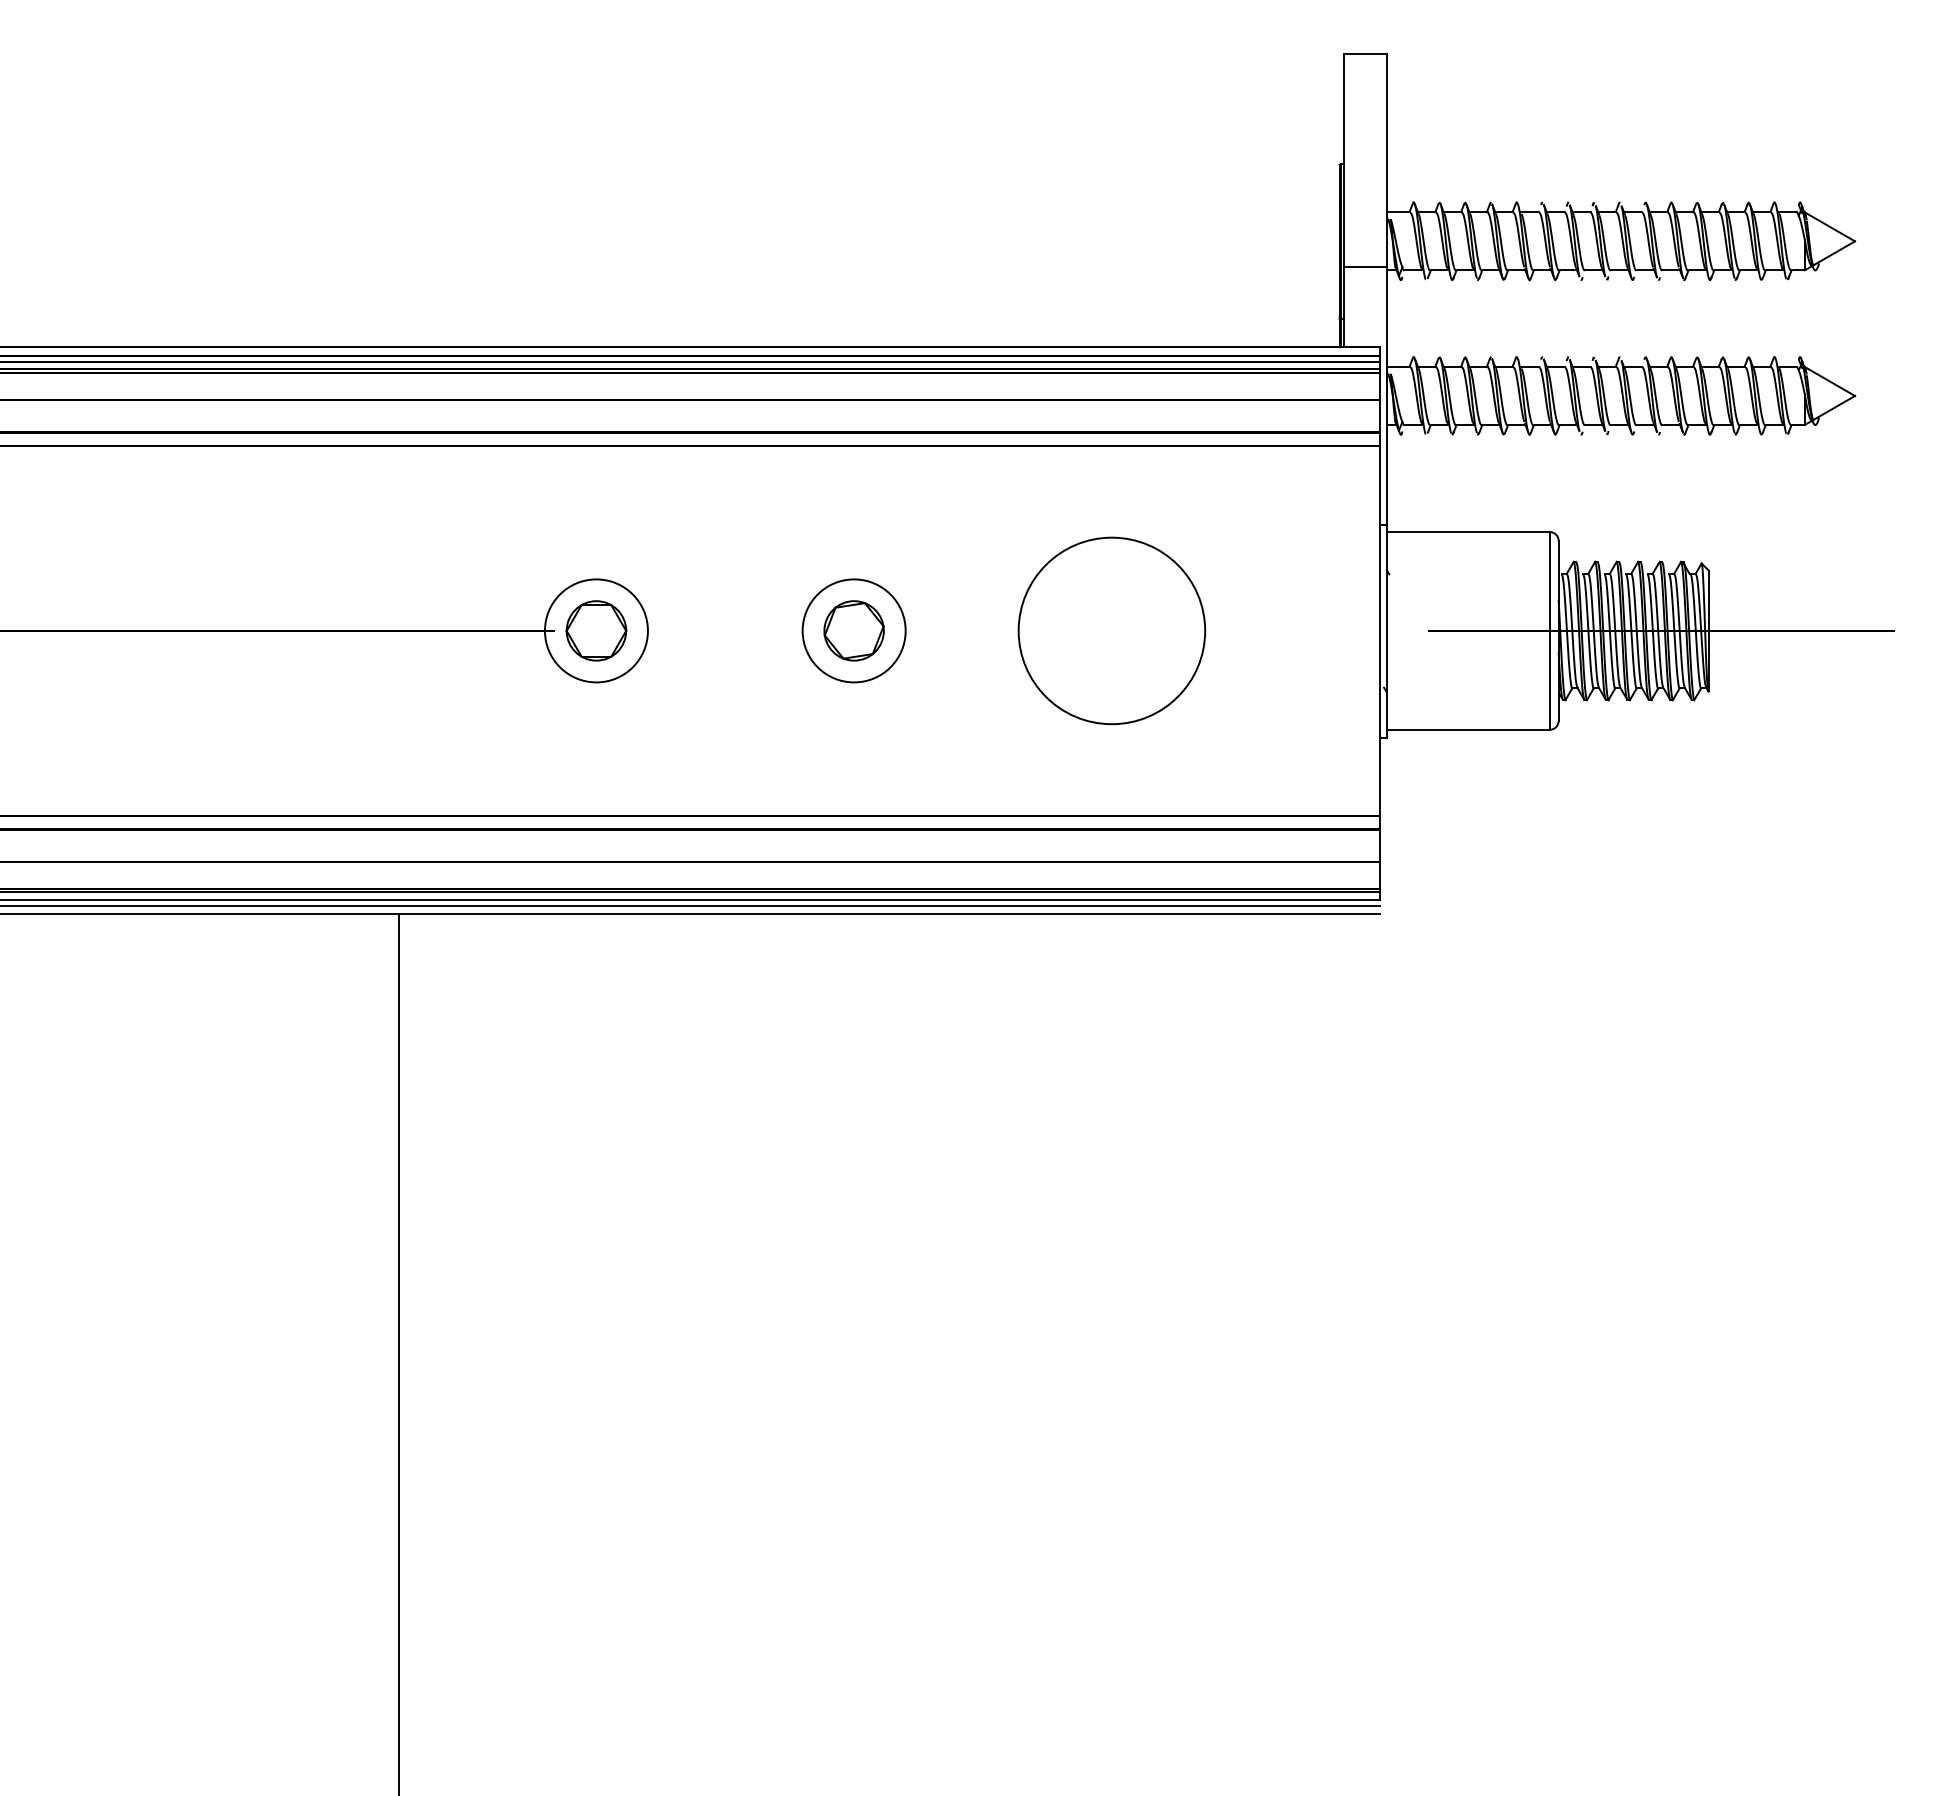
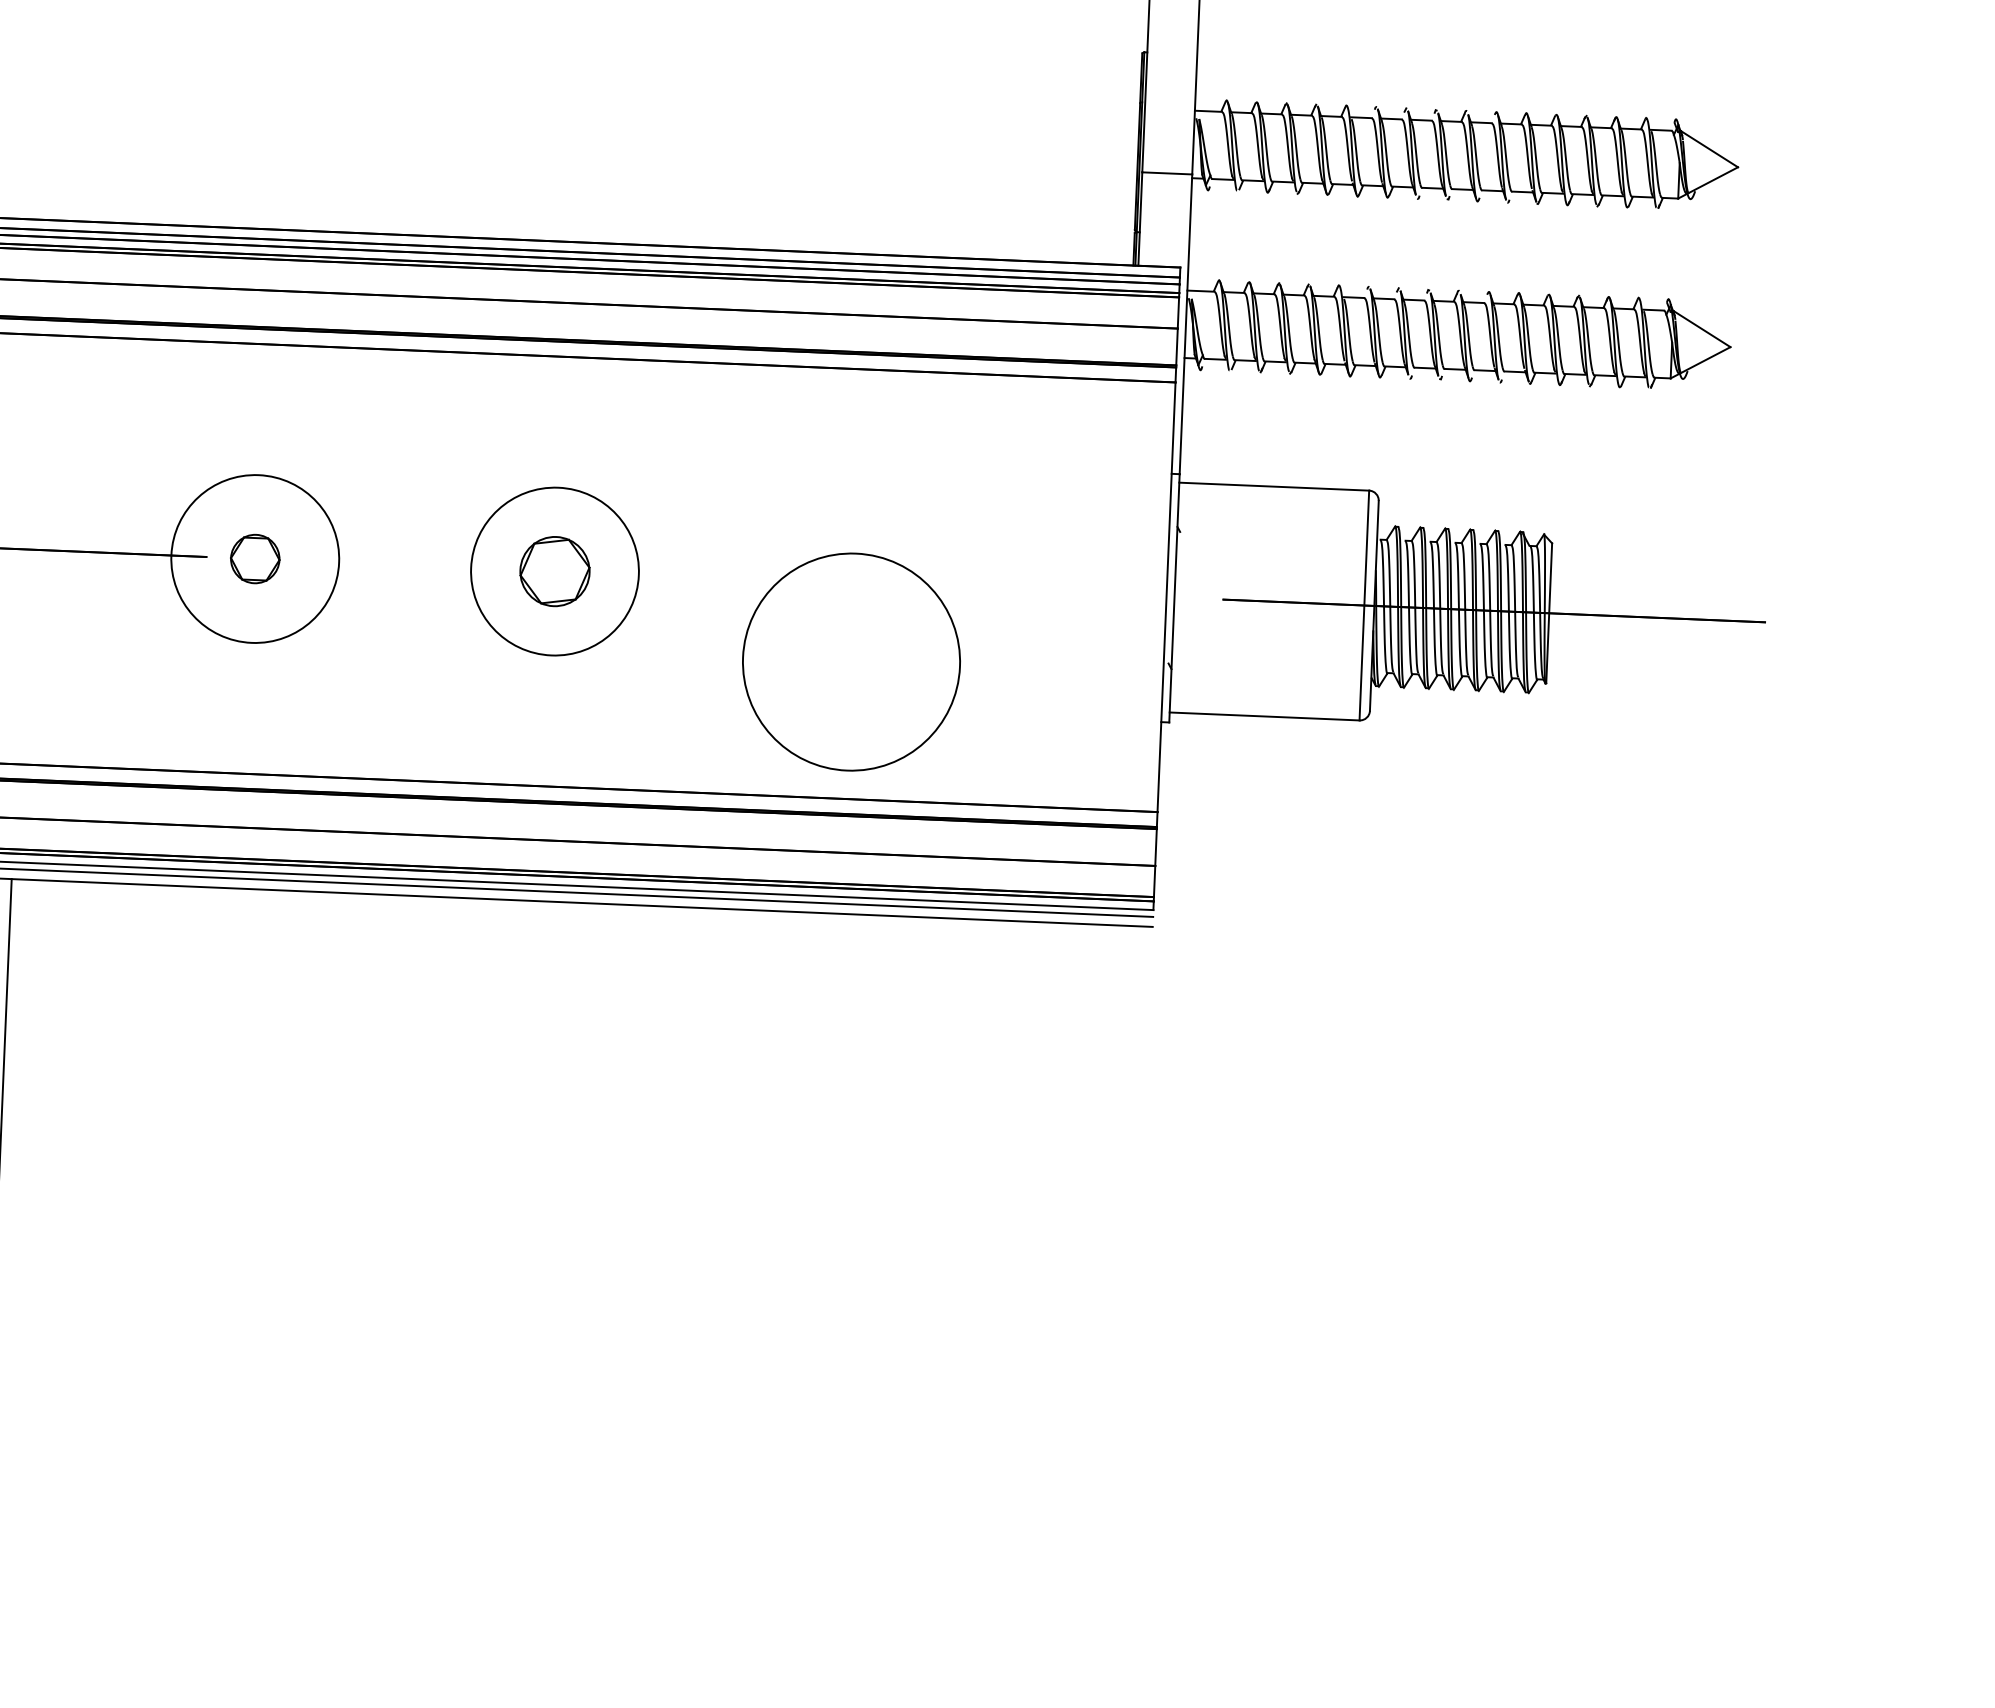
circle: (595, 630) -> (254, 558), size x1.4
part: (596, 630) -> (255, 558), size x0.7
circle: (853, 630) -> (554, 571), size x1.4
circle: (1111, 630) -> (851, 661), moved

